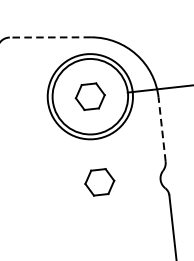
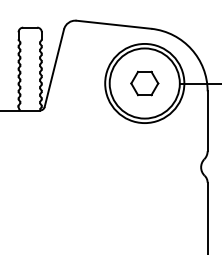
line: (50, 37) -> (114, 24), dashed -> solid
line: (161, 129) -> (207, 121), dashed -> solid
part: (99, 182) -> (144, 163), removed

